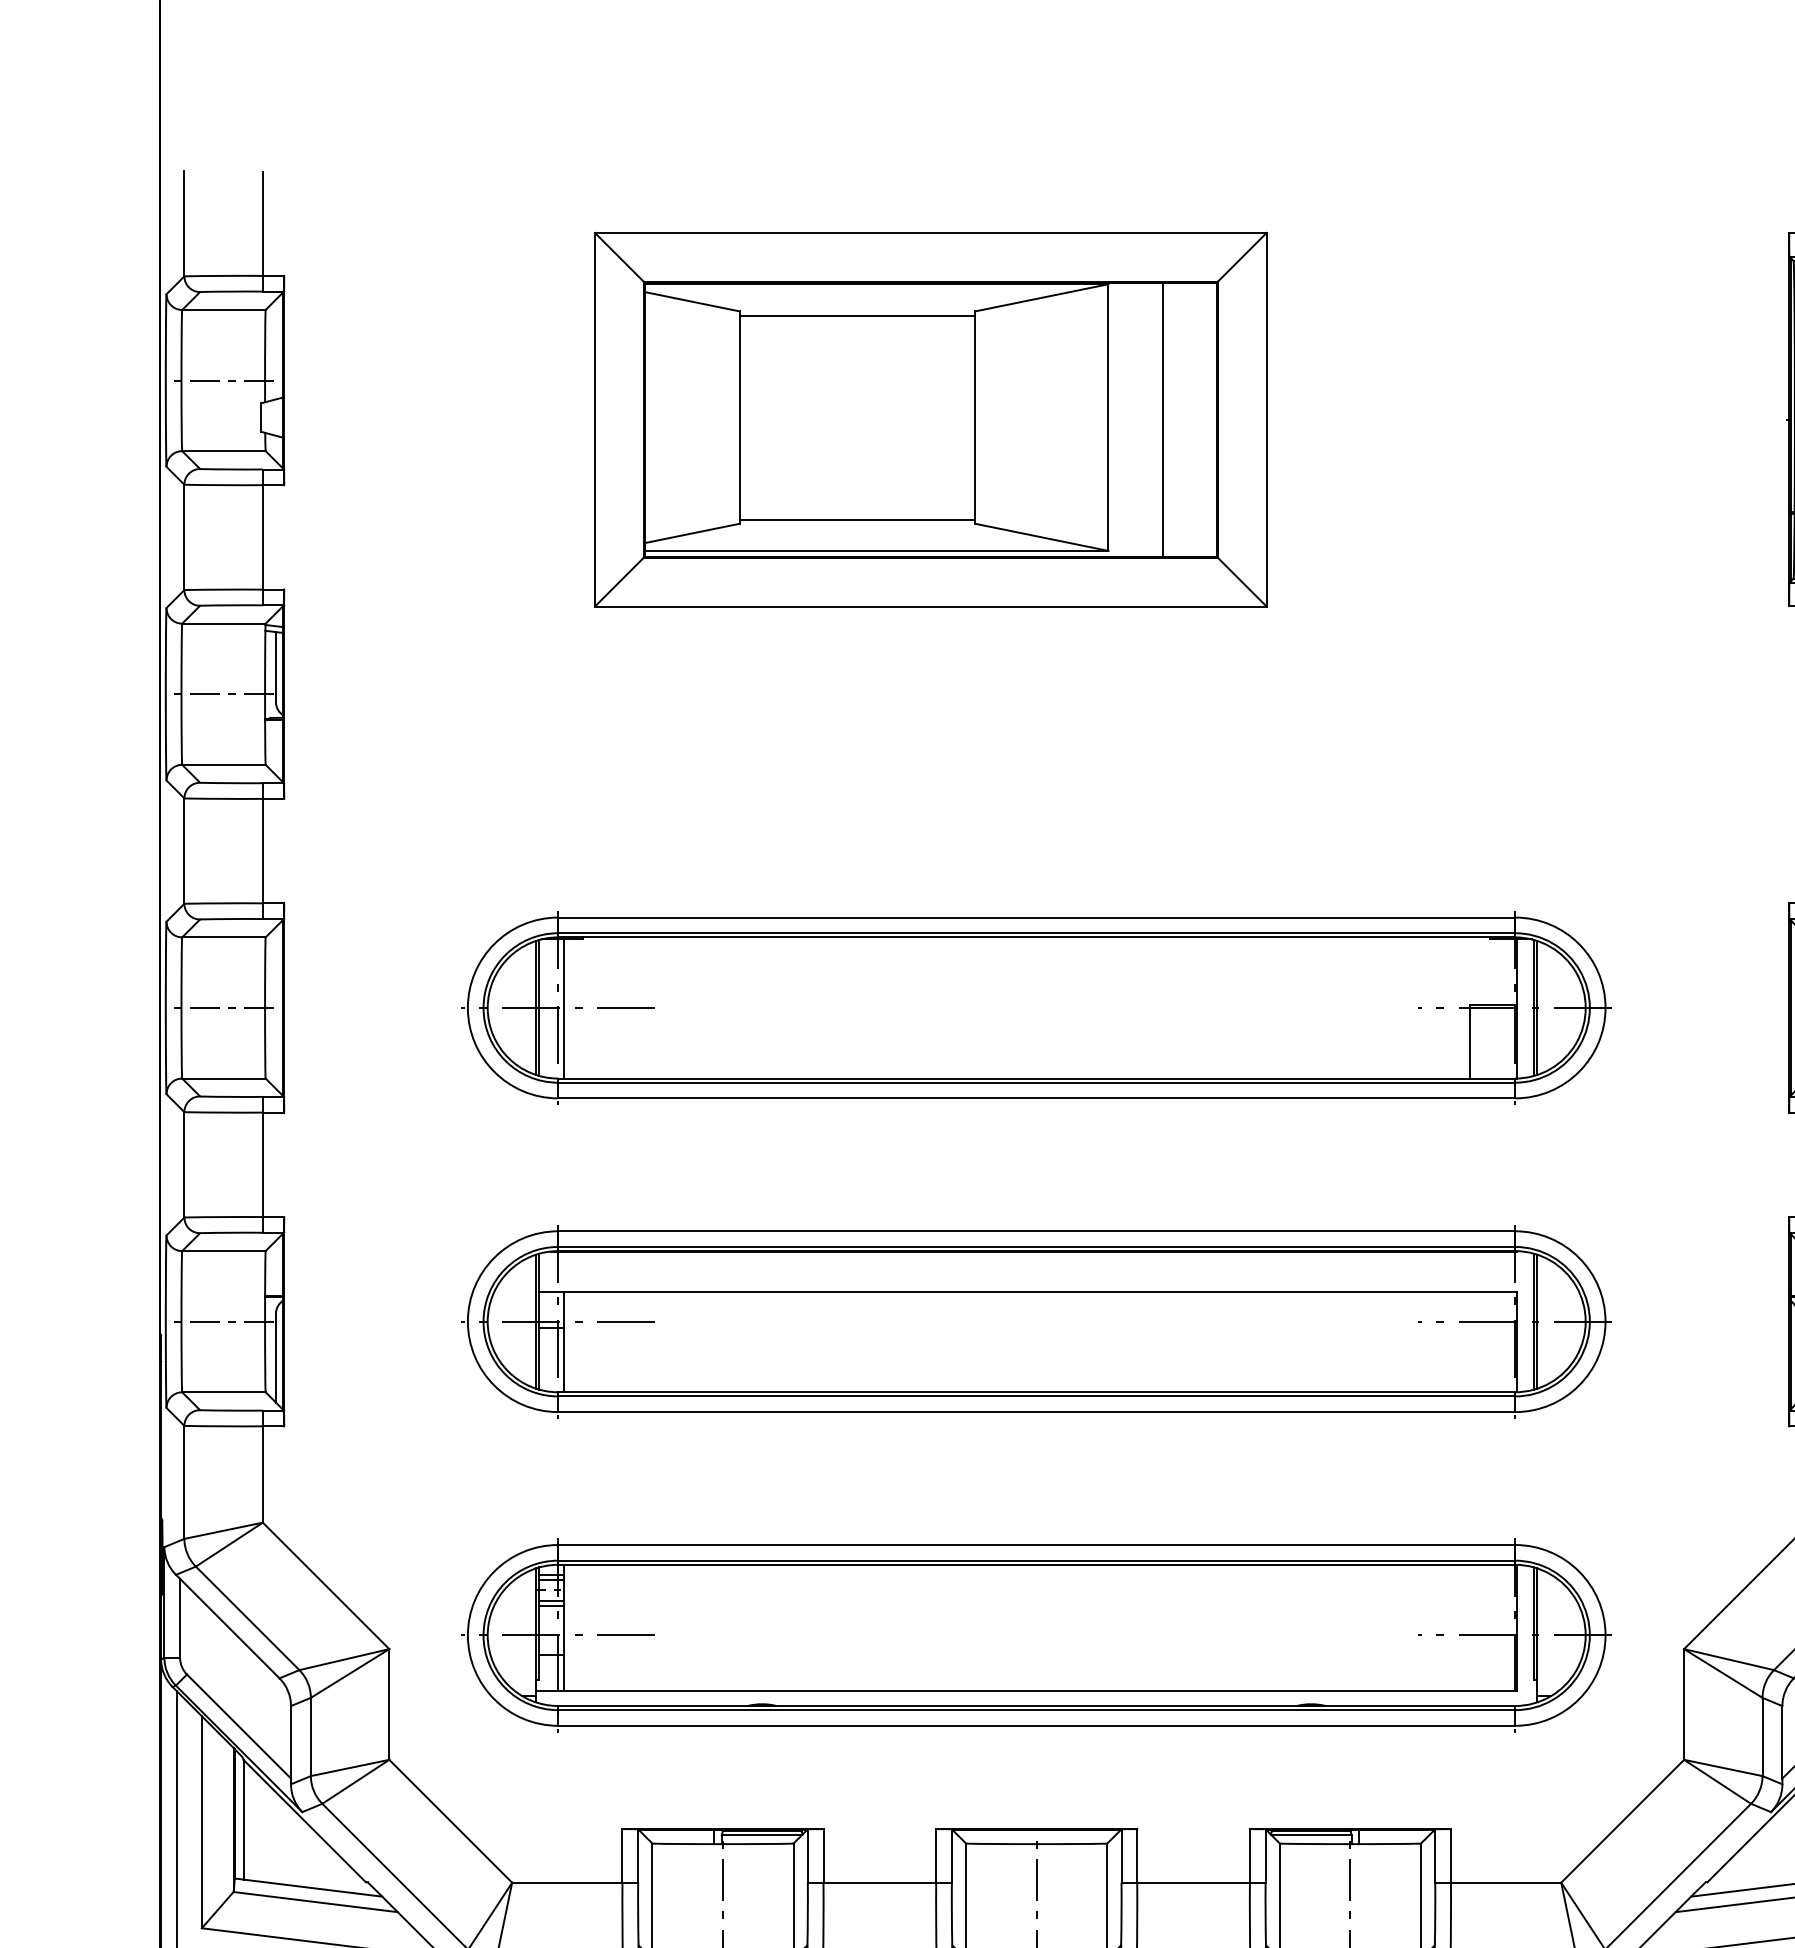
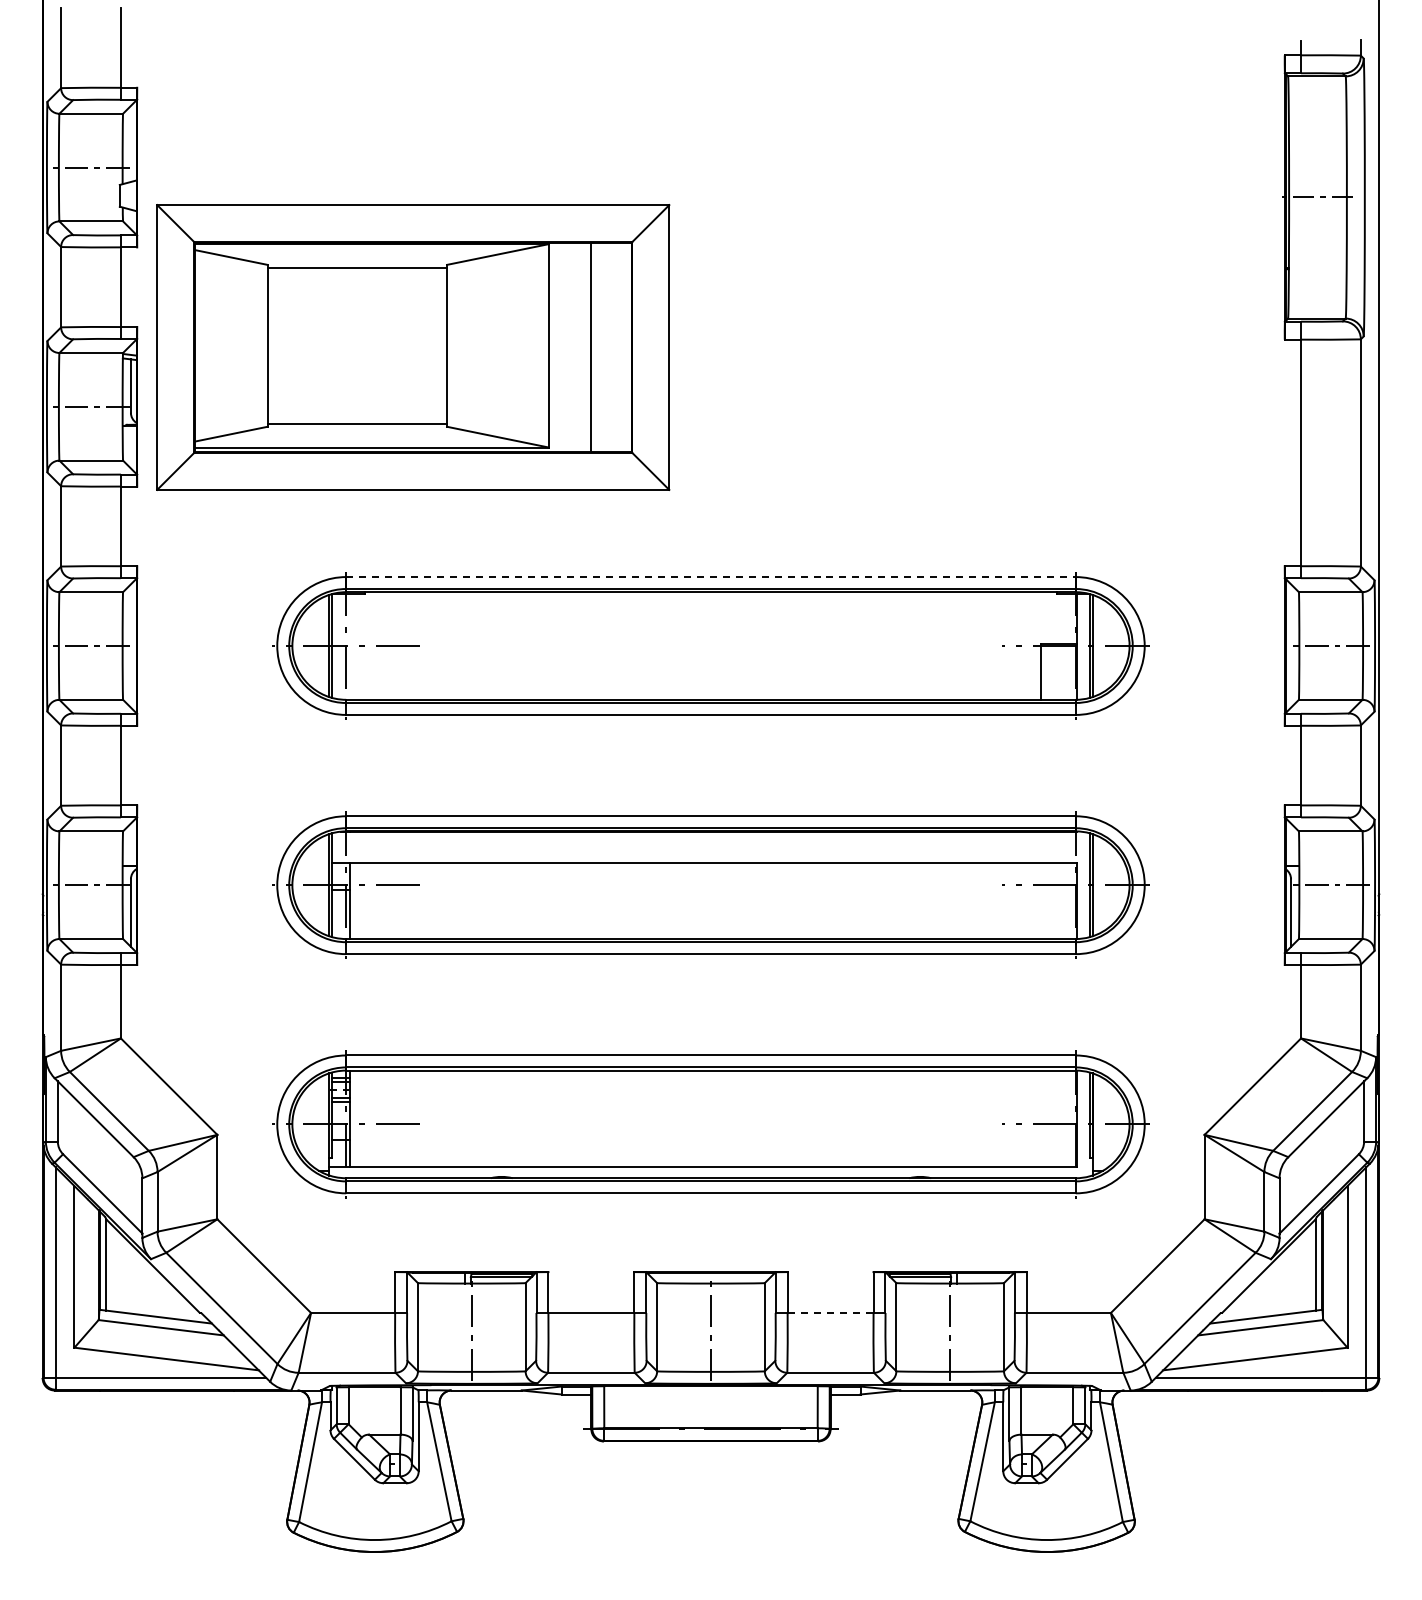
part: (931, 419) -> (413, 347), moved
line: (1037, 918) -> (711, 577), solid -> dashed
line: (563, 1008) -> (350, 646), removed
line: (1193, 1882) -> (830, 1312), solid -> dashed

